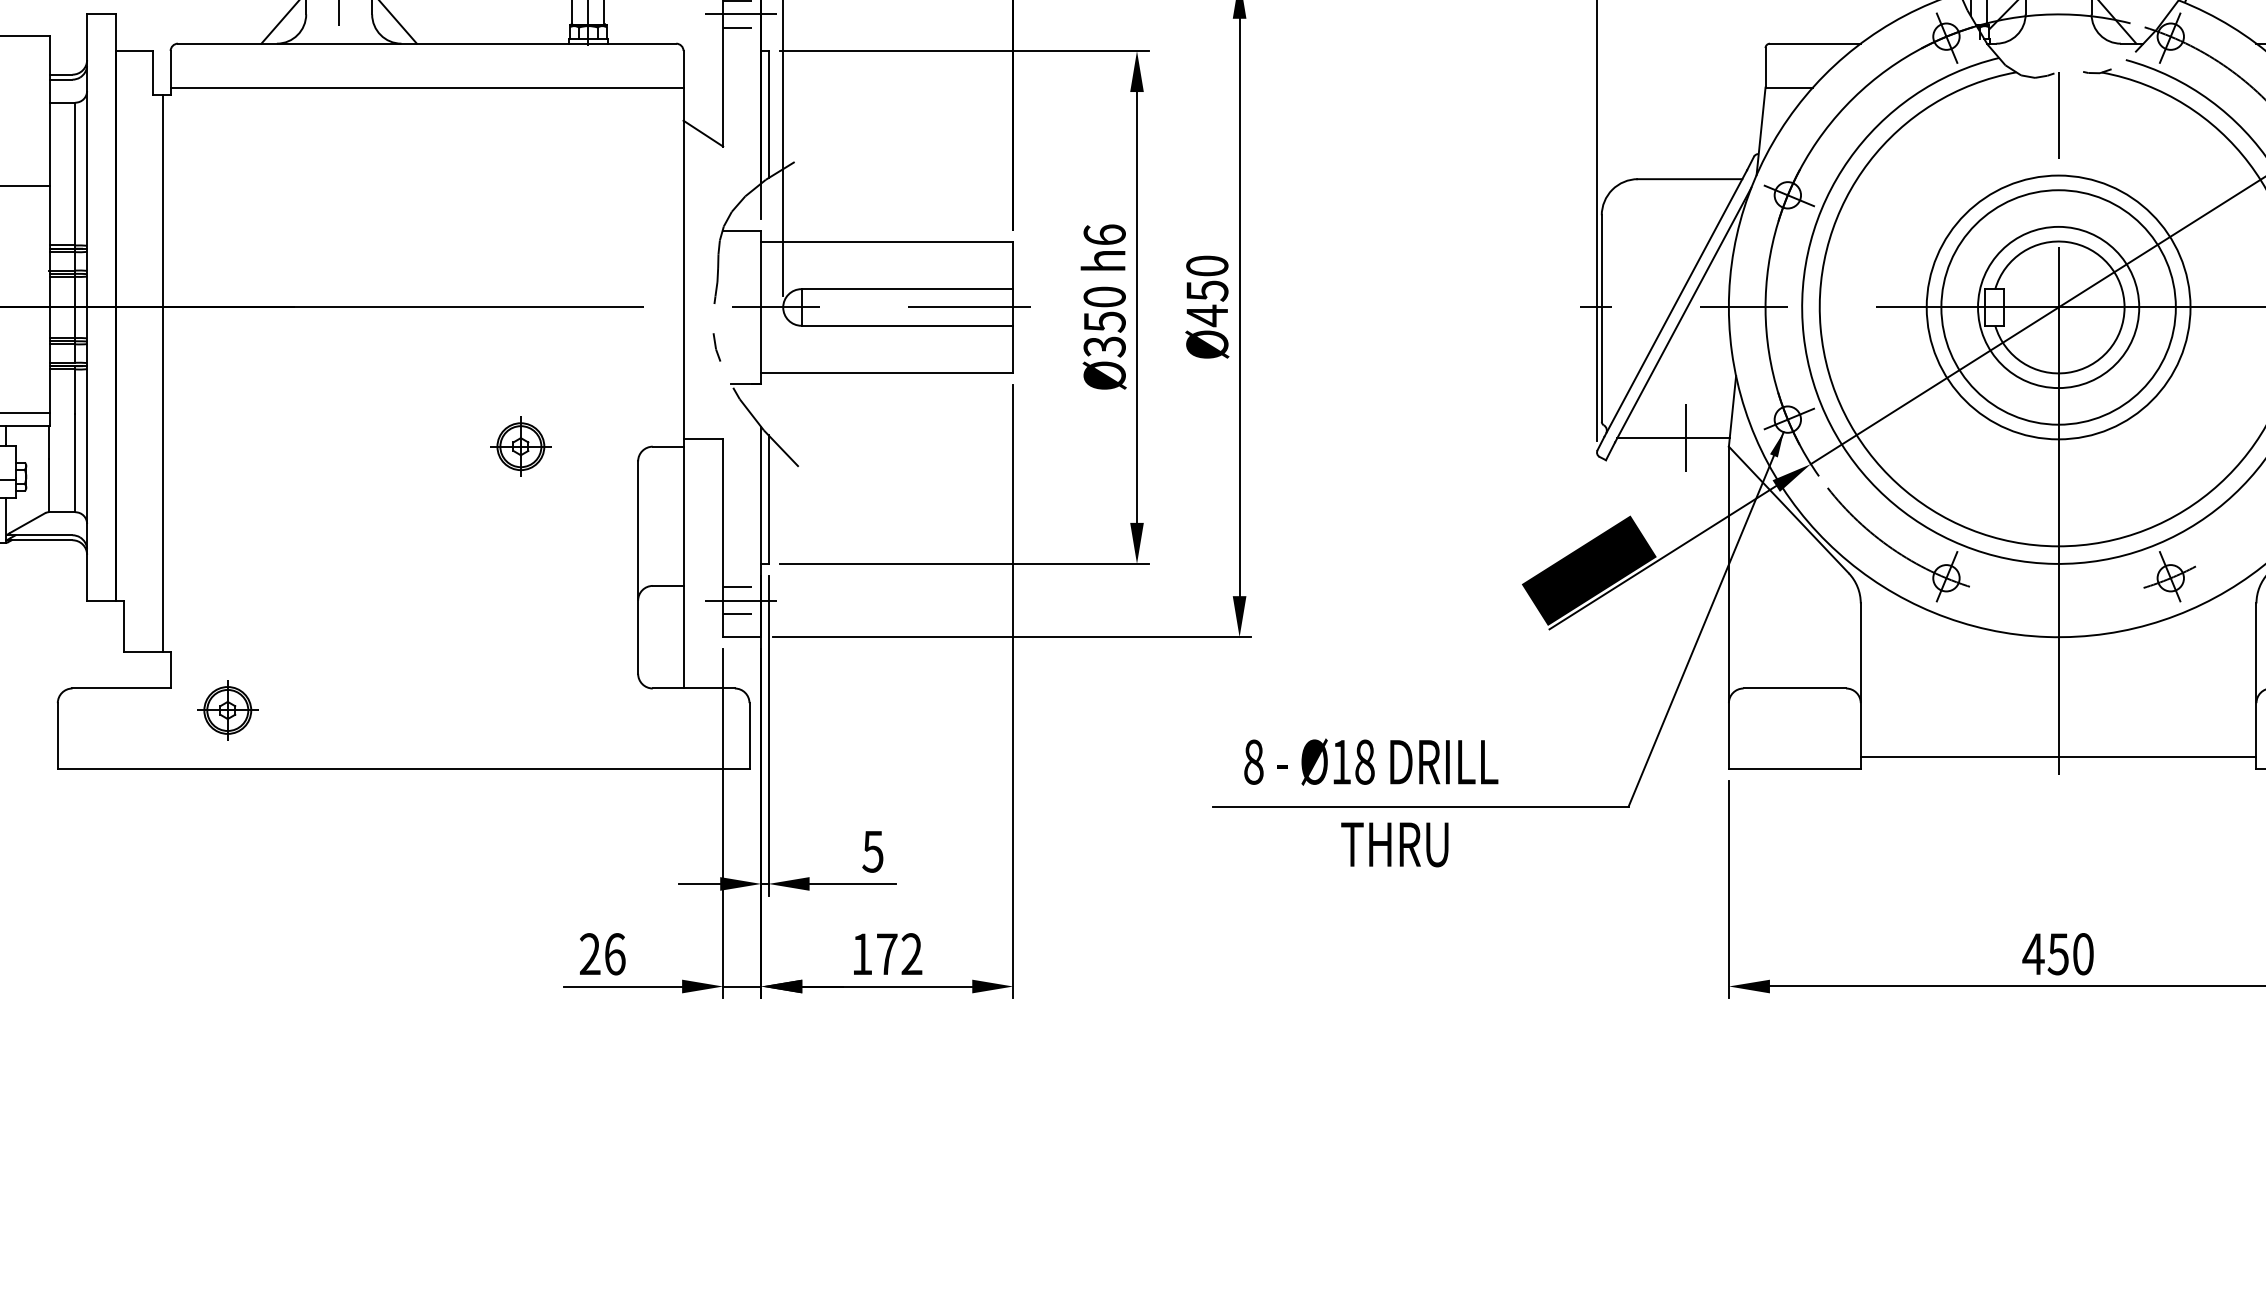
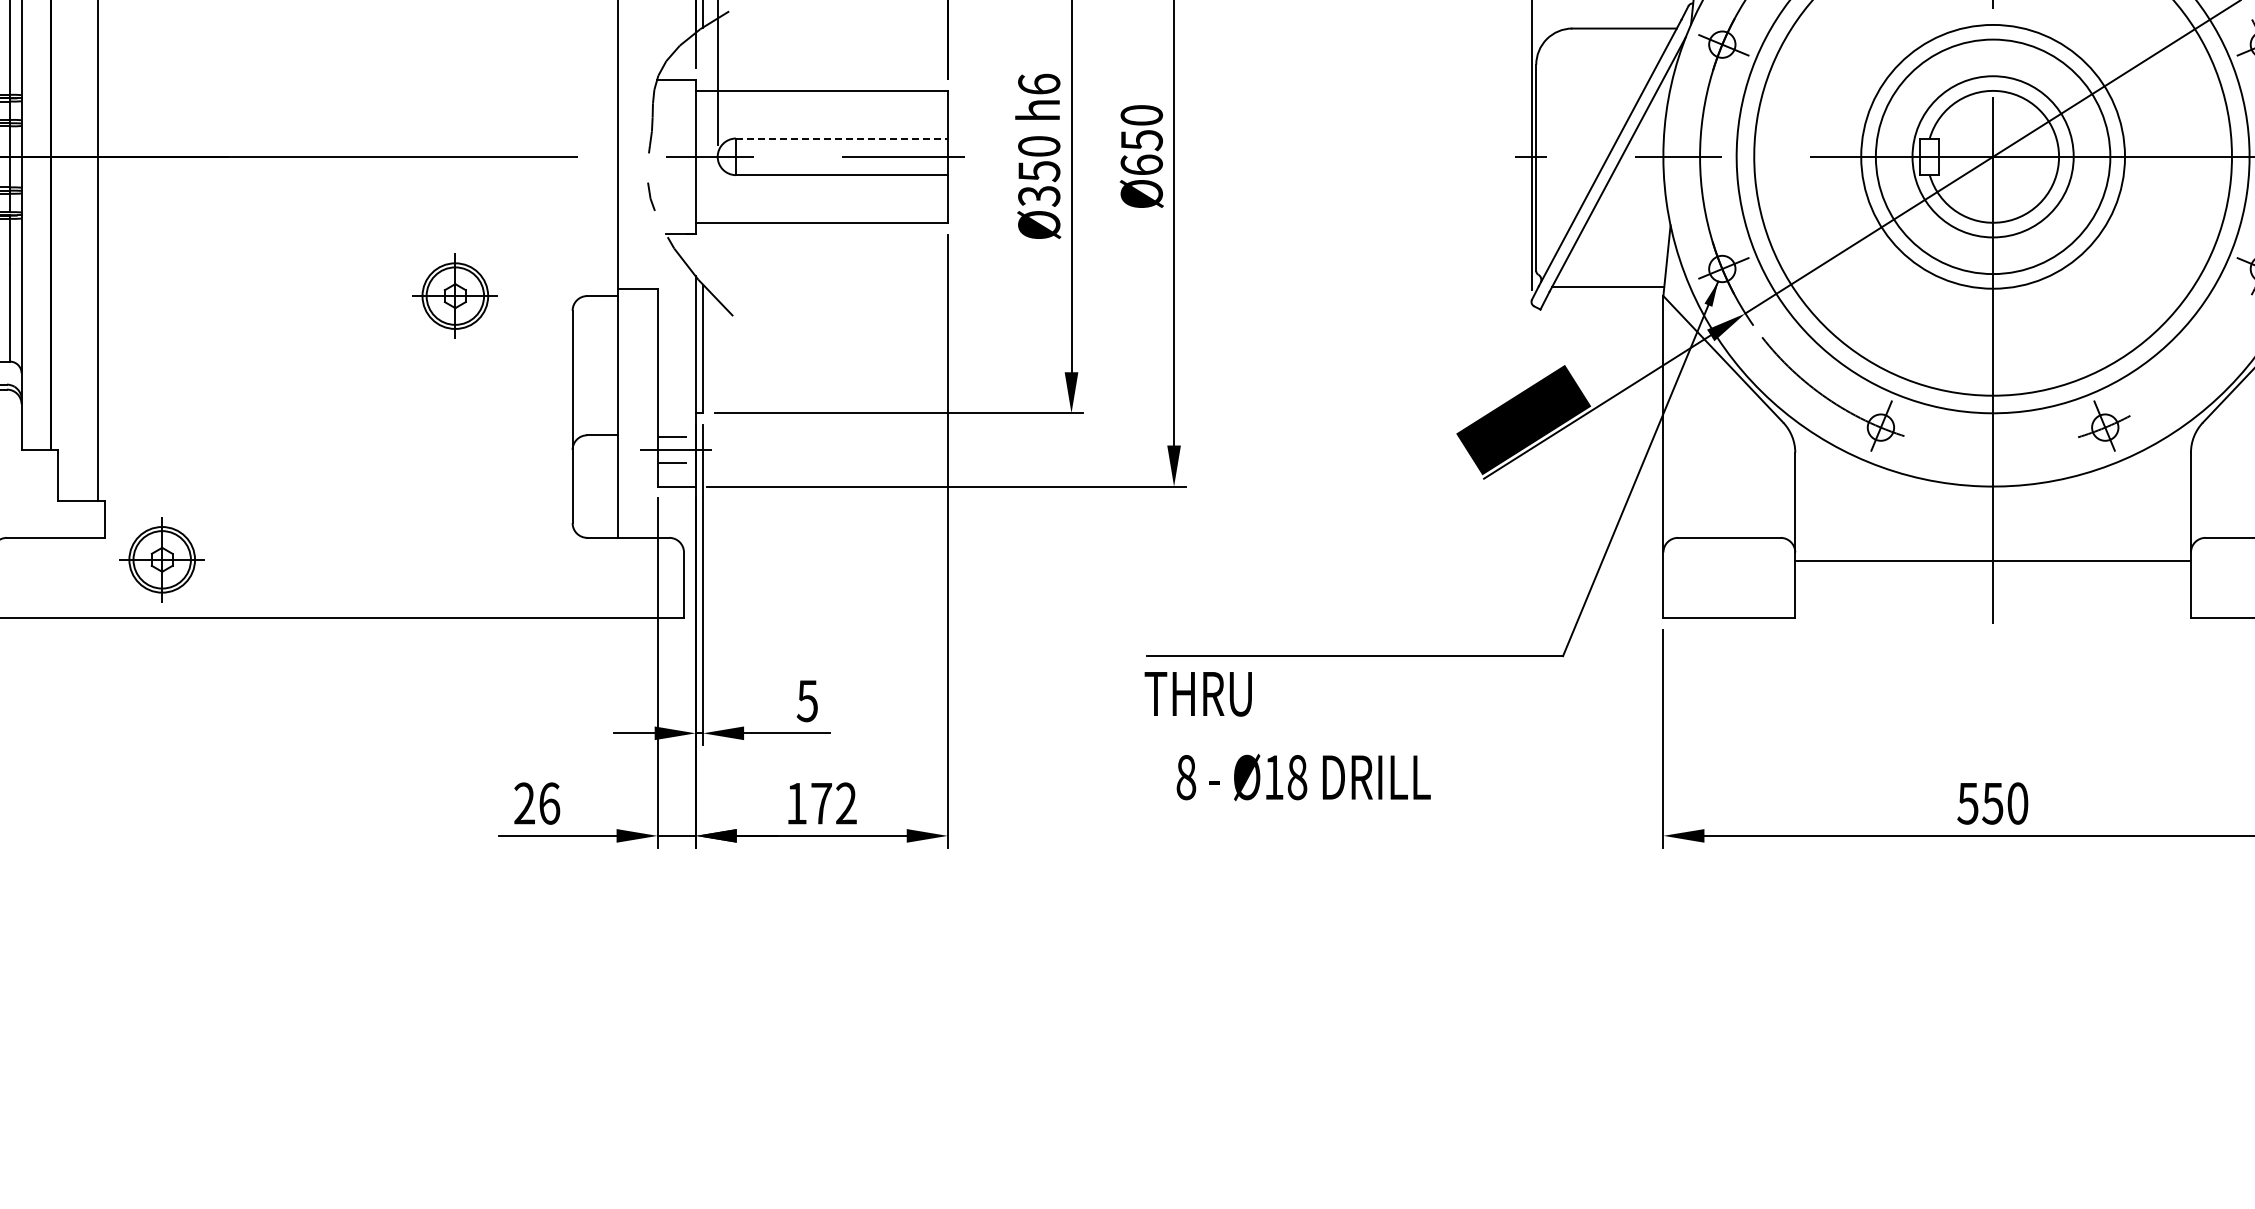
line: (907, 289) -> (841, 138), solid -> dashed
text: (1207, 315) -> (1141, 164), Ø450 -> Ø650
line: (1686, 437) -> (1620, 286), removed
part: (520, 446) -> (454, 295), size x1.4
part: (227, 710) -> (161, 559), size x1.4
line: (2058, 757) -> (1992, 560), moved
text: (1371, 761) -> (1303, 776), moved
text: (1394, 844) -> (1197, 693), moved
text: (2033, 954) -> (1967, 803), 450 -> 550

